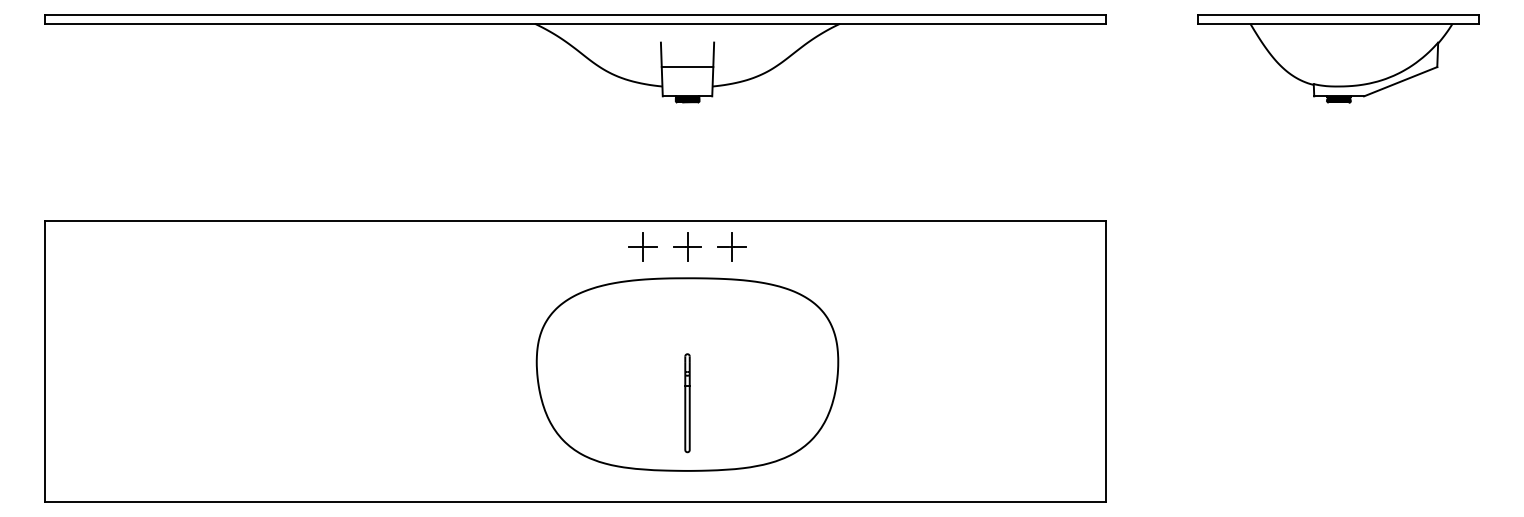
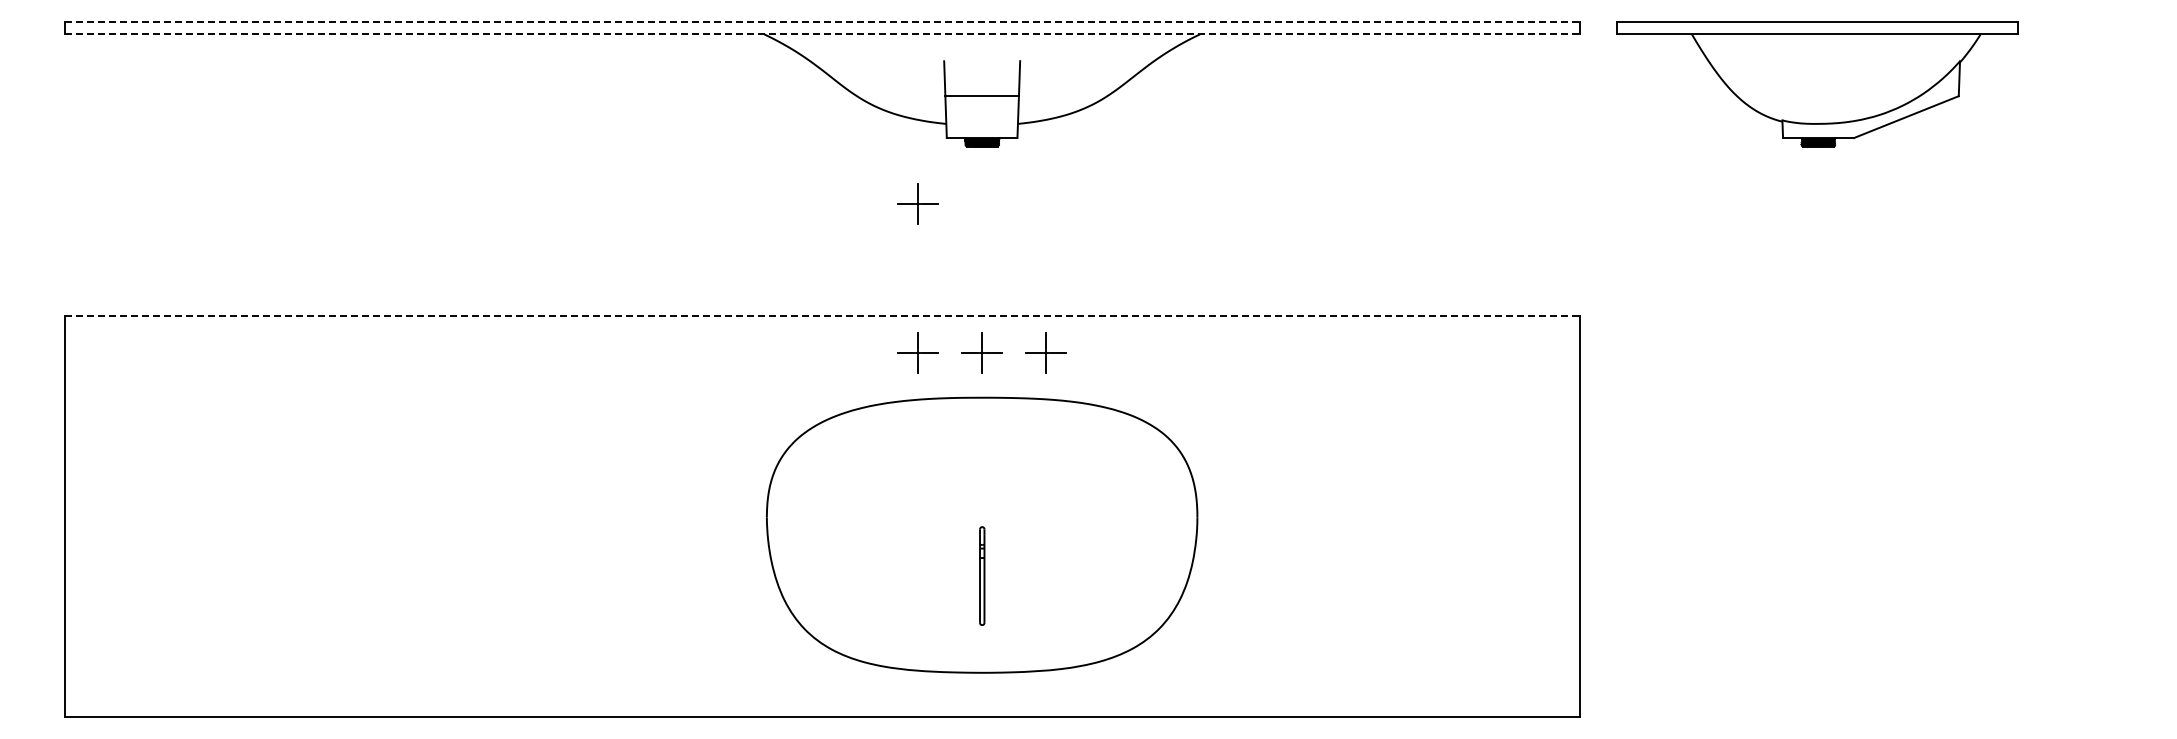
line: (576, 15) -> (823, 22), solid -> dashed
line: (576, 23) -> (823, 34), solid -> dashed
part: (1338, 58) -> (1817, 84), moved
part: (642, 142) -> (917, 203), added
line: (576, 220) -> (823, 315), solid -> dashed
part: (687, 402) -> (982, 575), size x0.7

